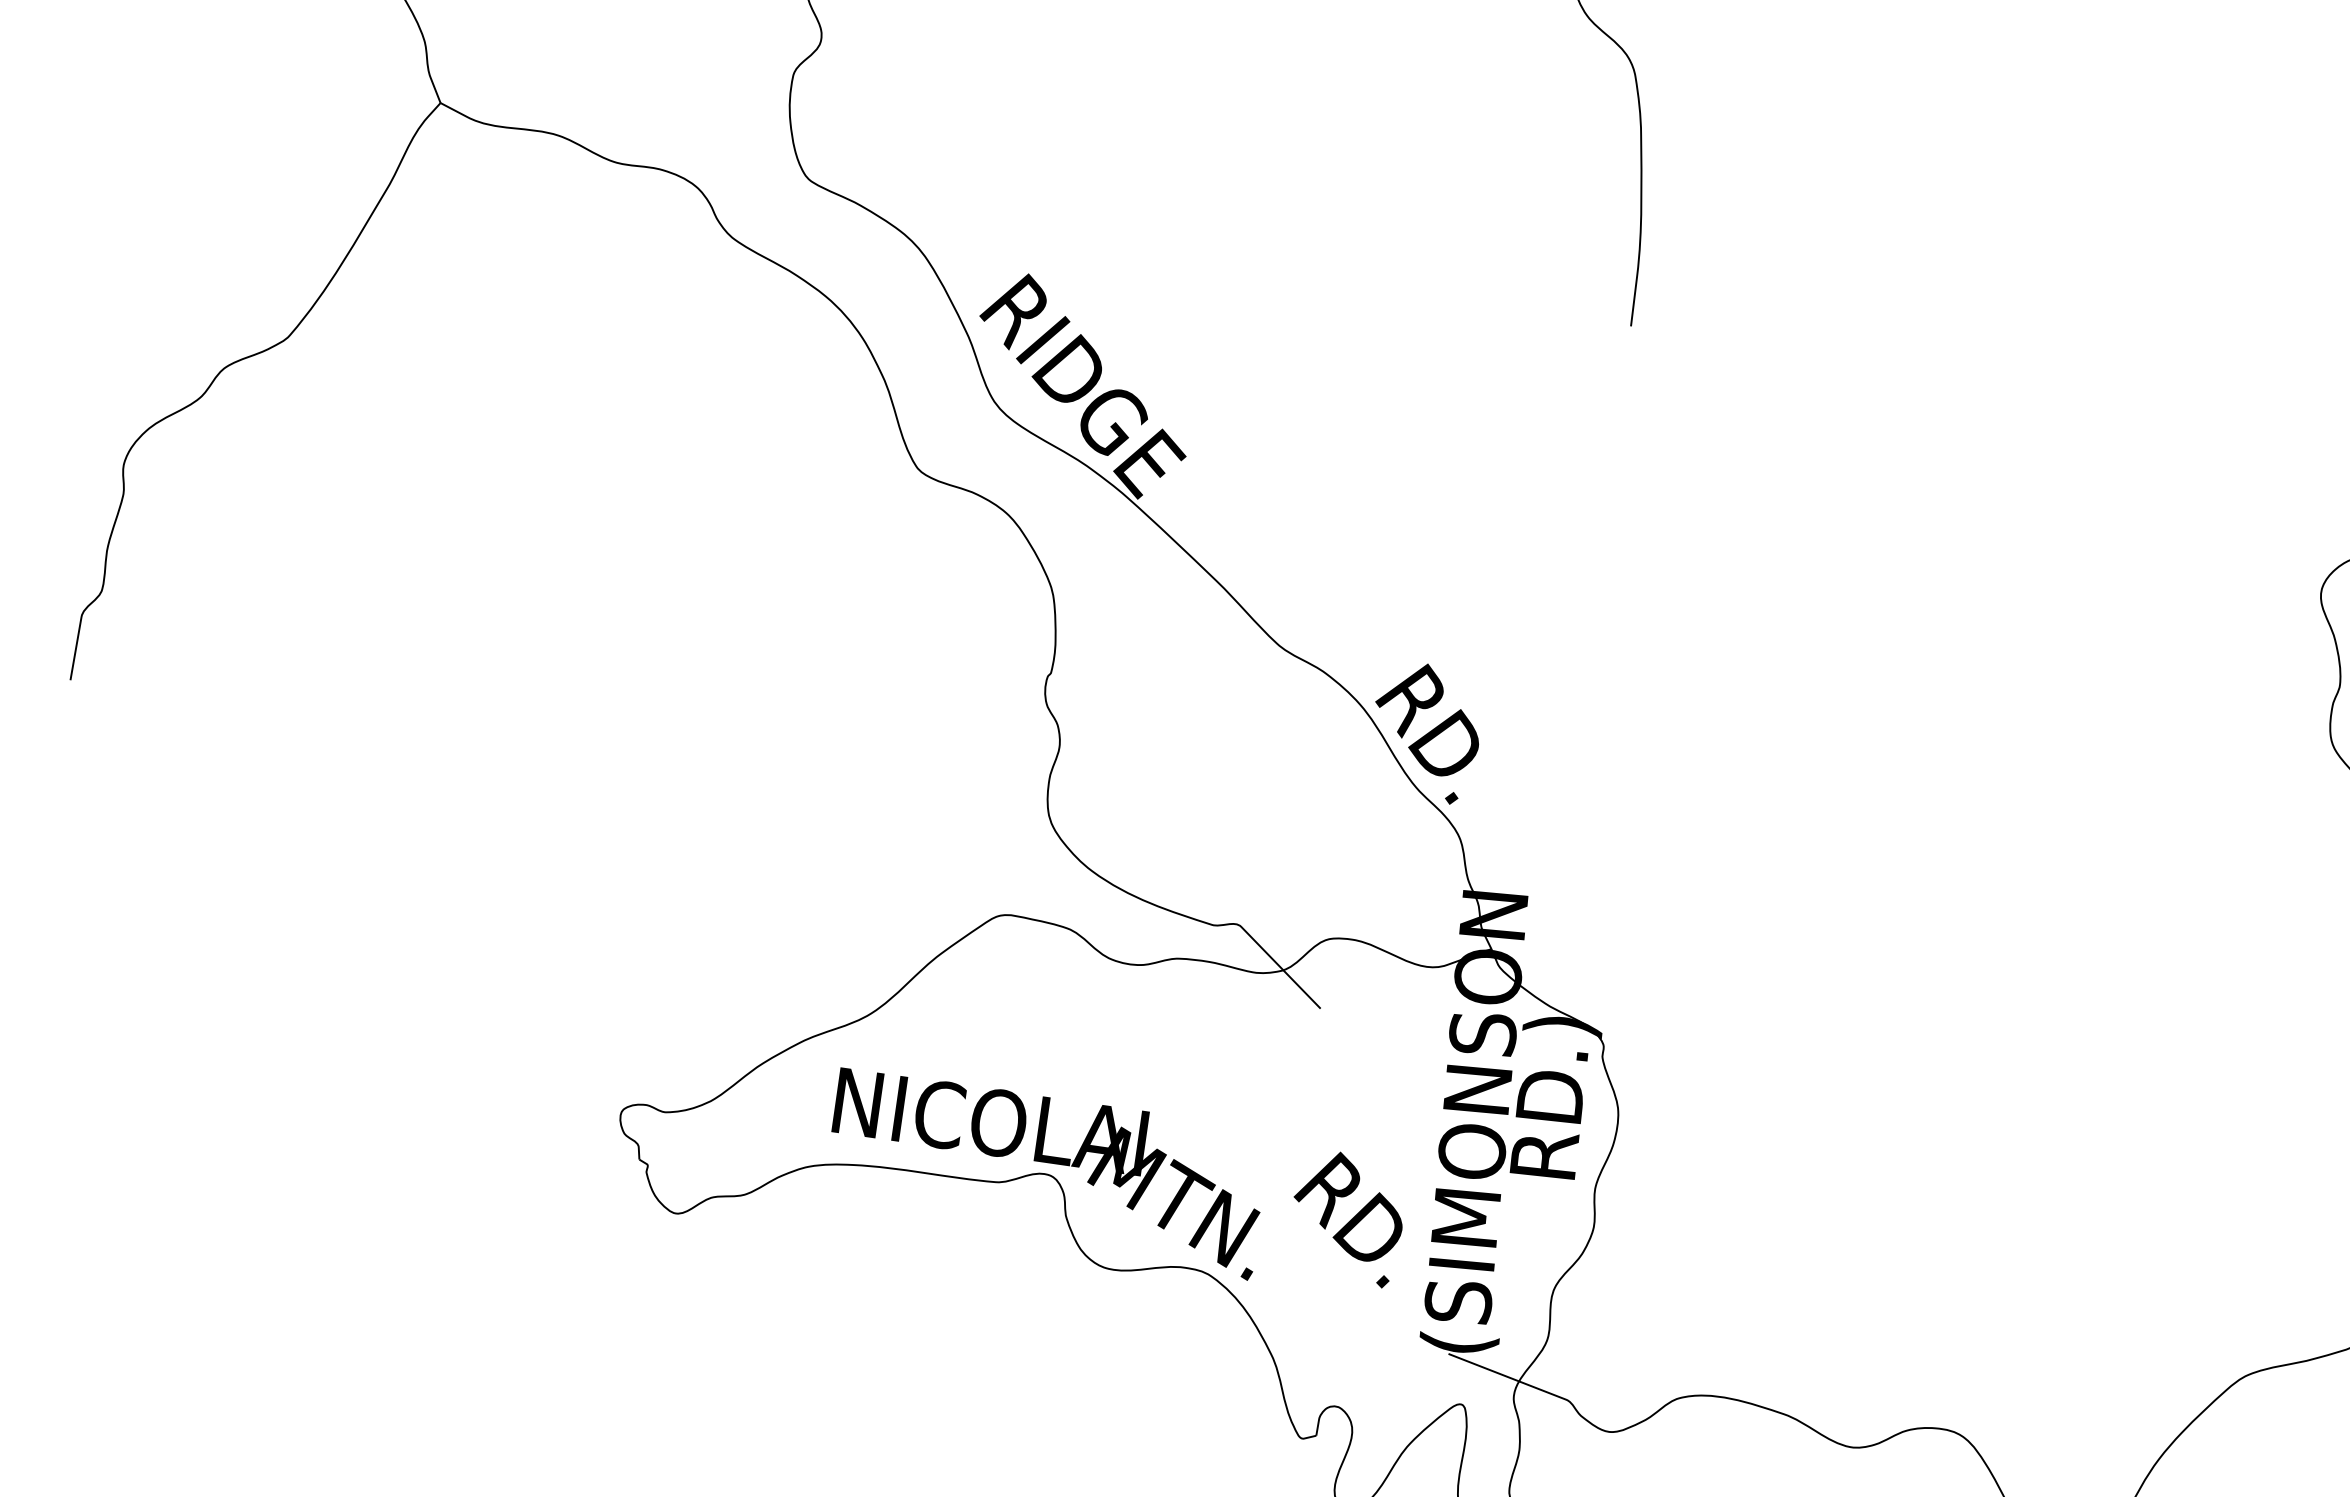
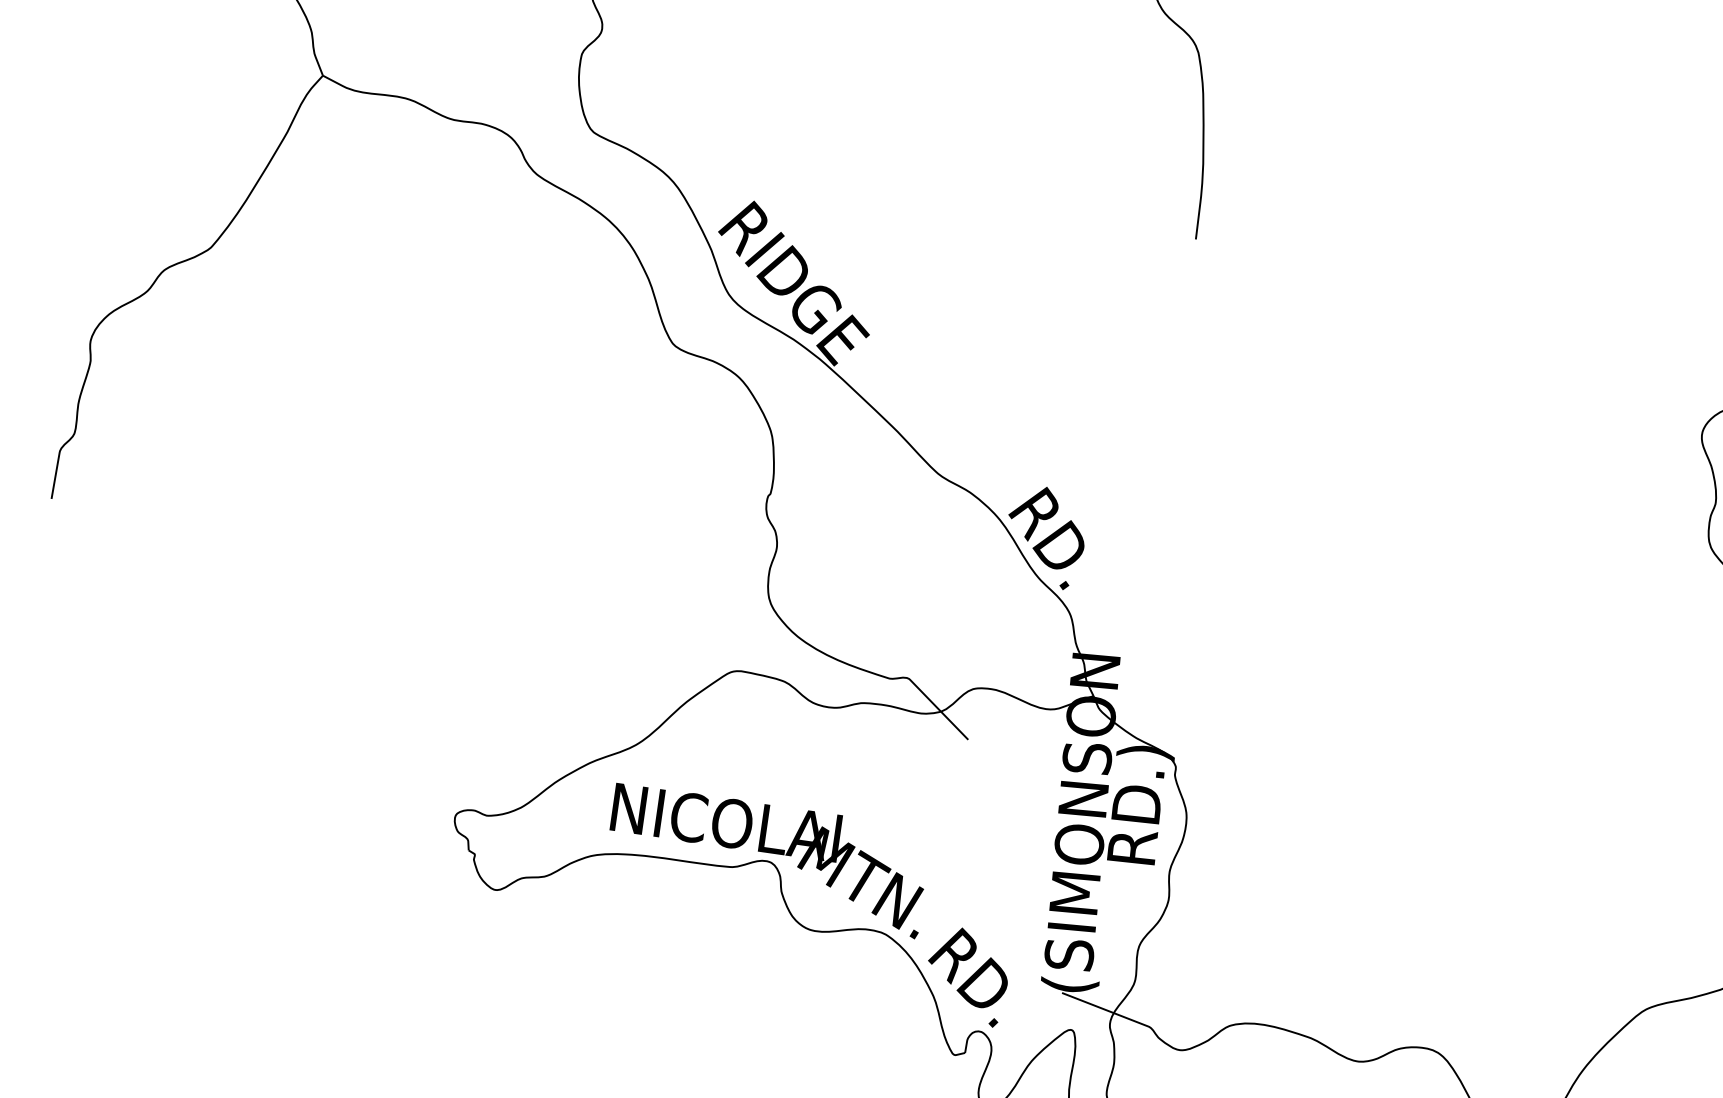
text: (1347, 1219) -> (967, 977), moved

